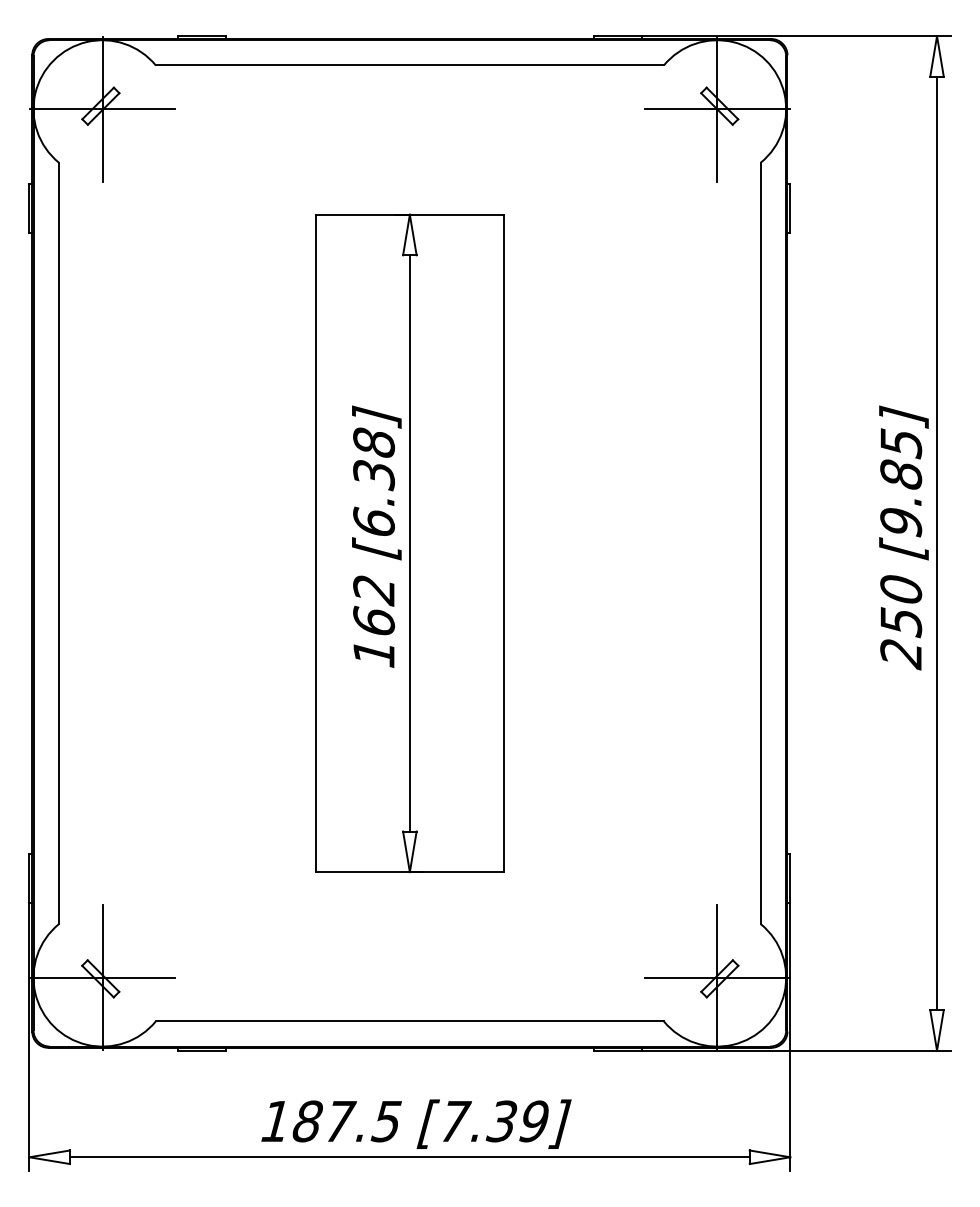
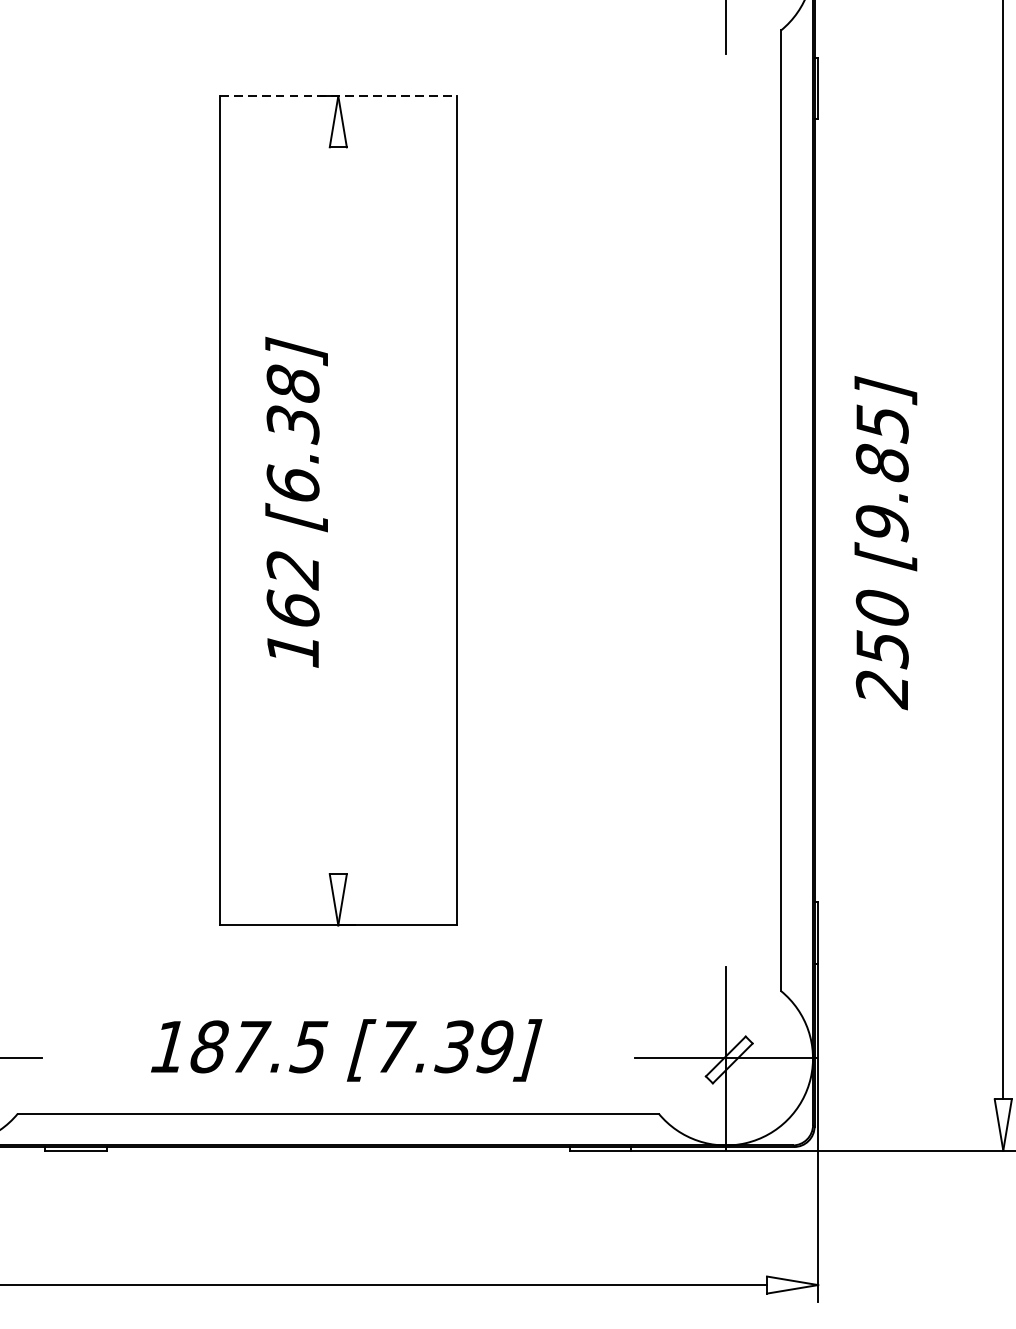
line: (409, 214) -> (337, 95), solid -> dashed
text: (903, 537) -> (885, 542), moved
line: (409, 543) -> (337, 510), removed
text: (416, 1123) -> (346, 1049), moved

